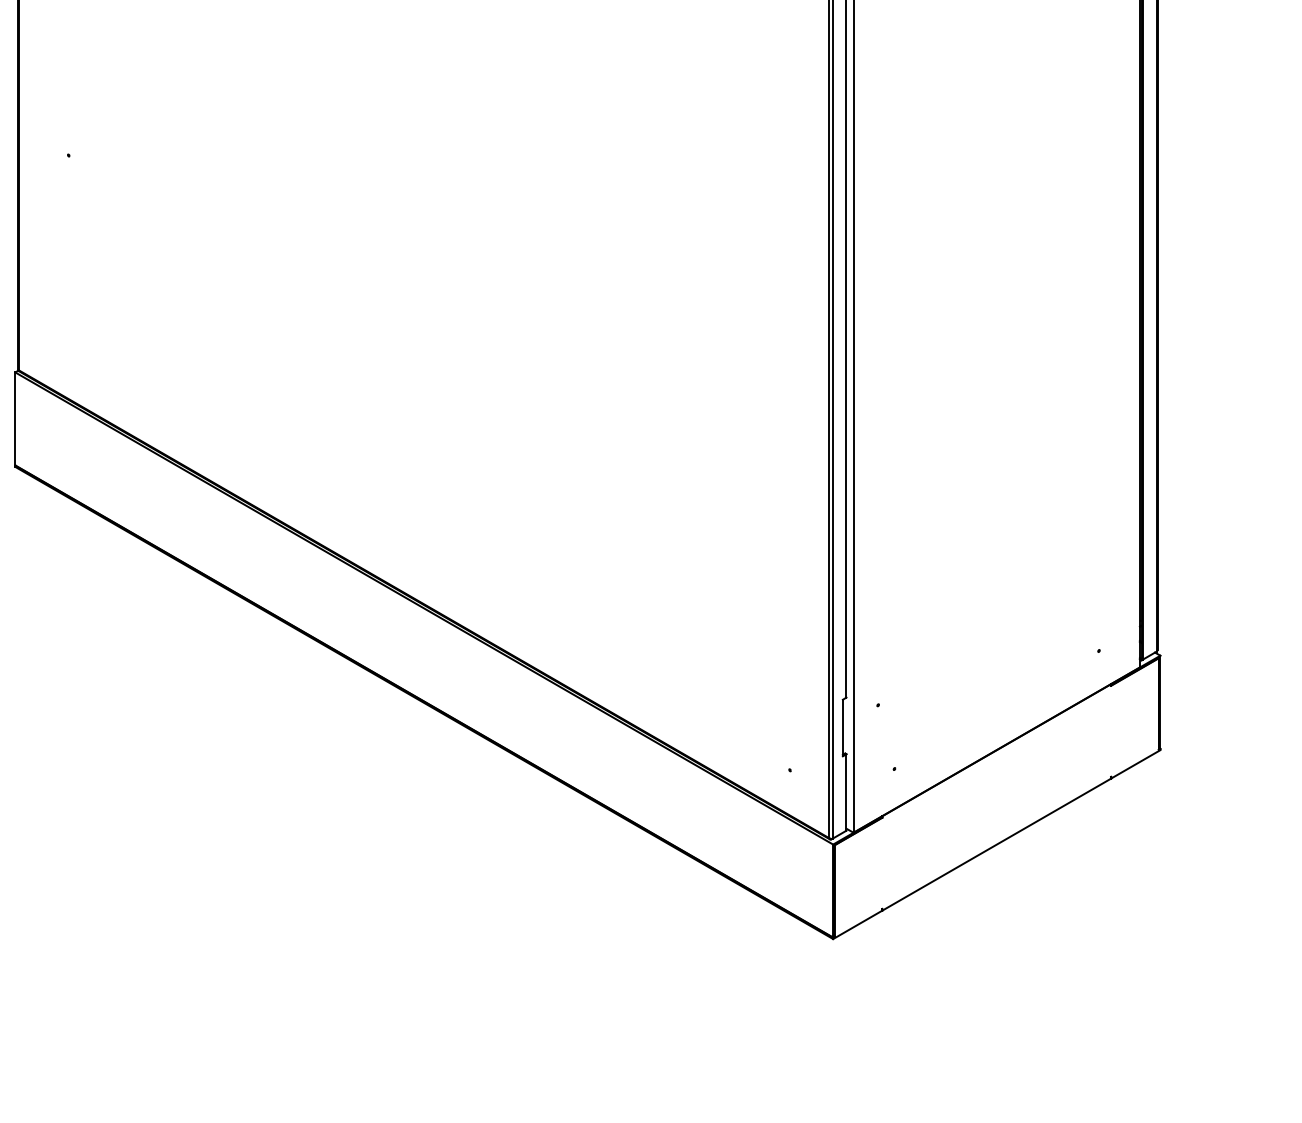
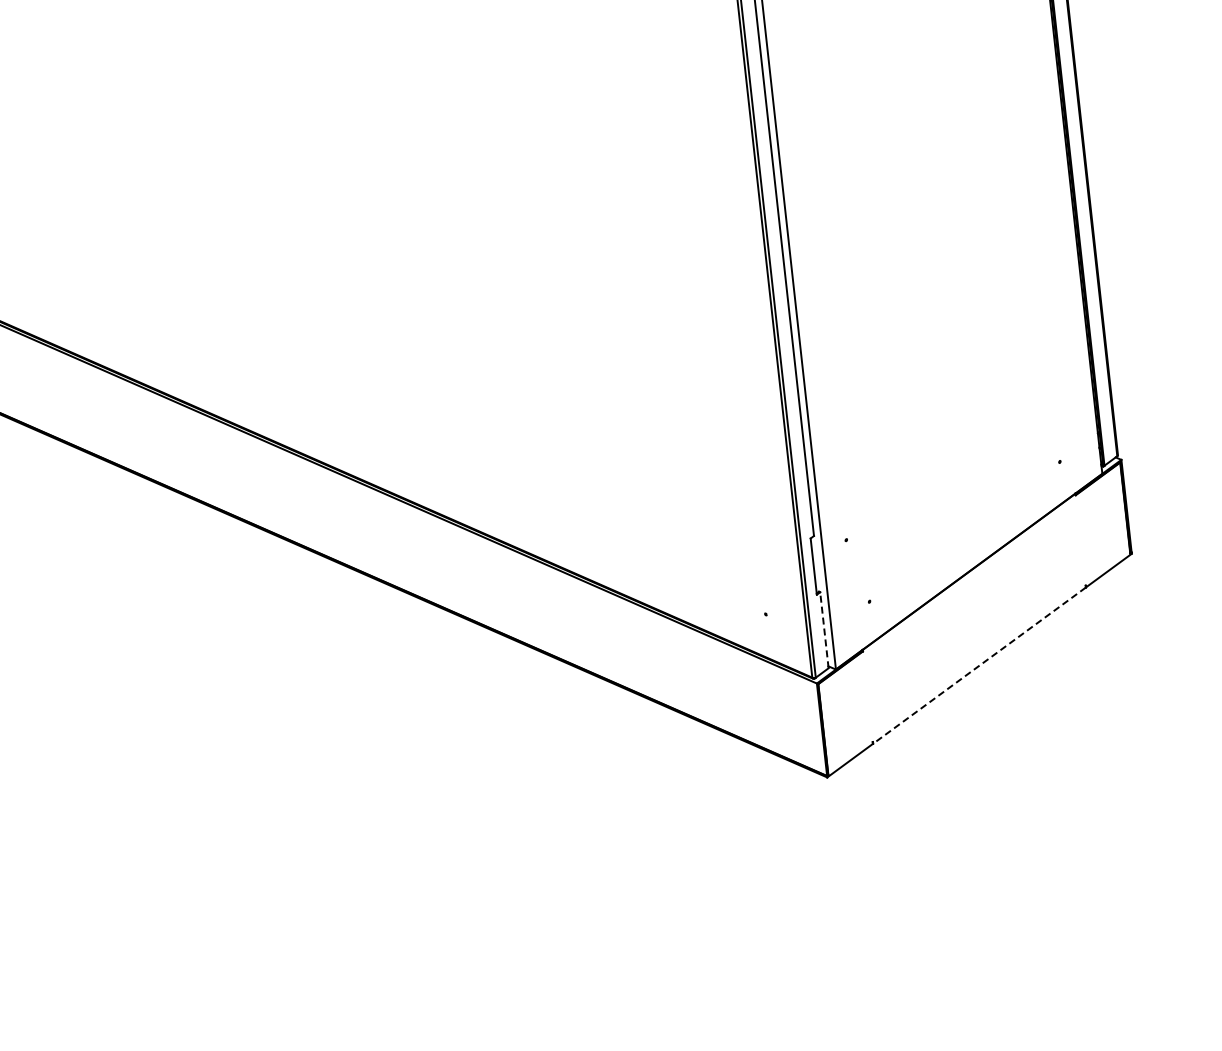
line: (846, 791) -> (824, 629), solid -> dashed
line: (996, 844) -> (979, 665), solid -> dashed

